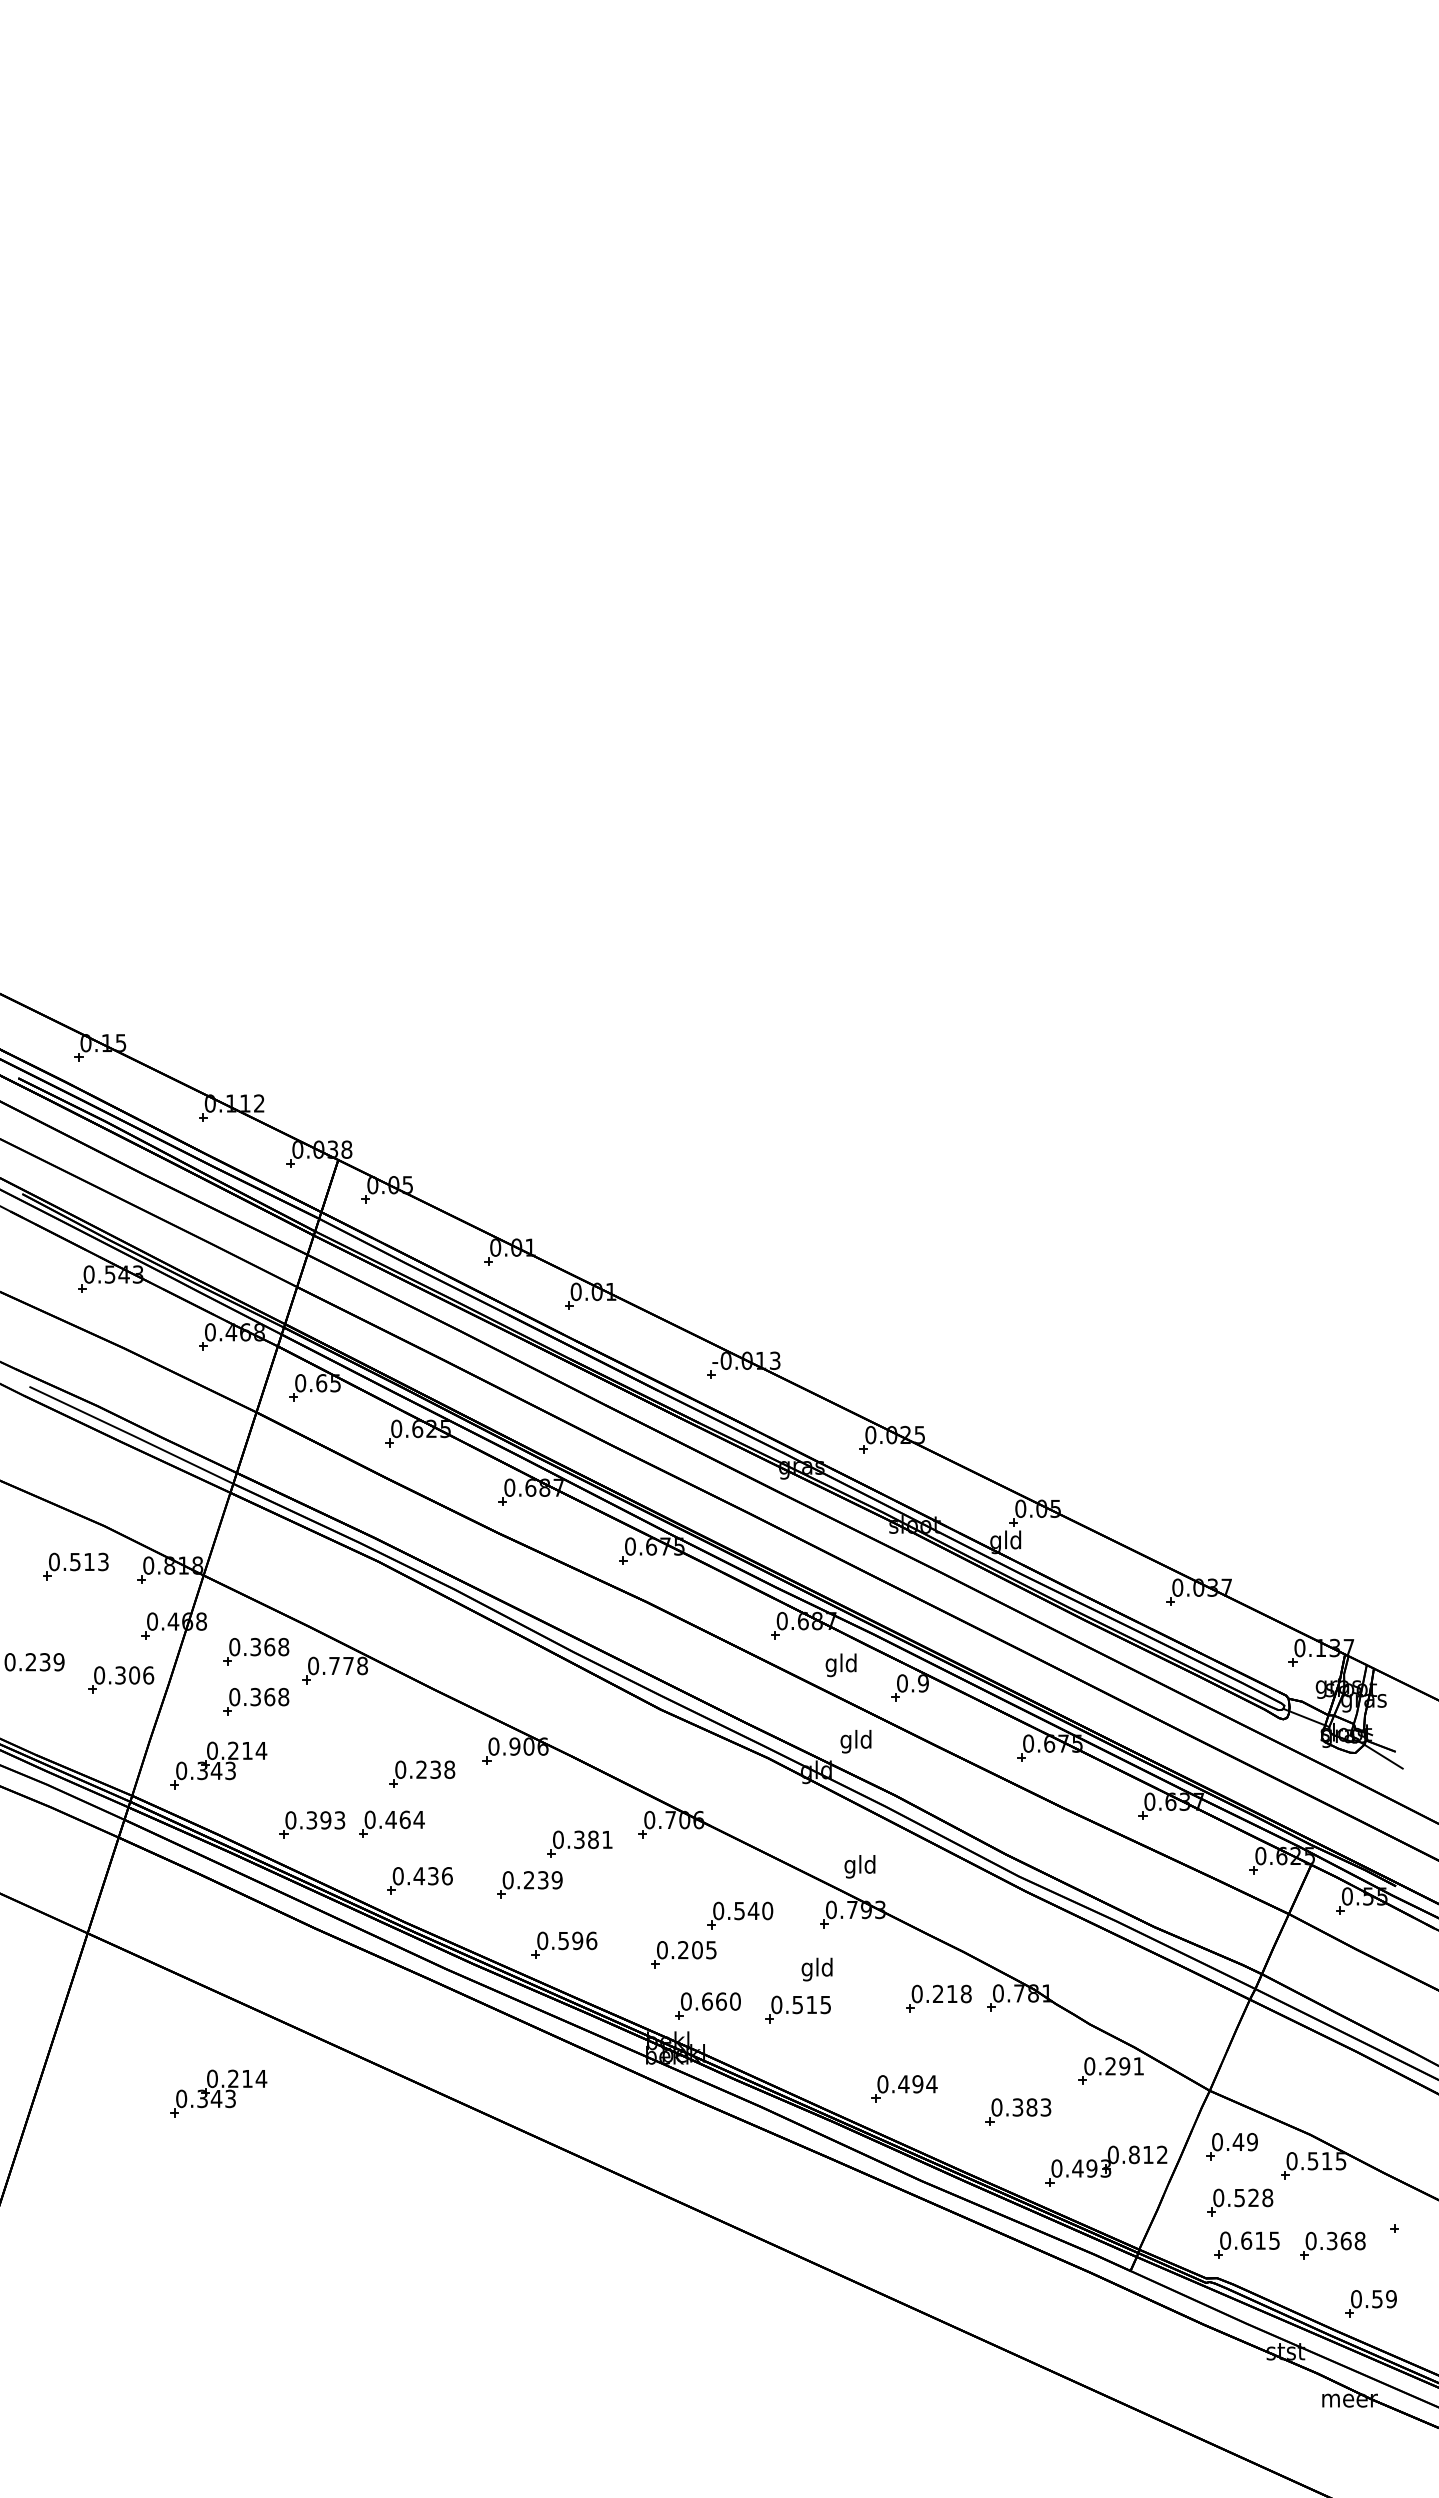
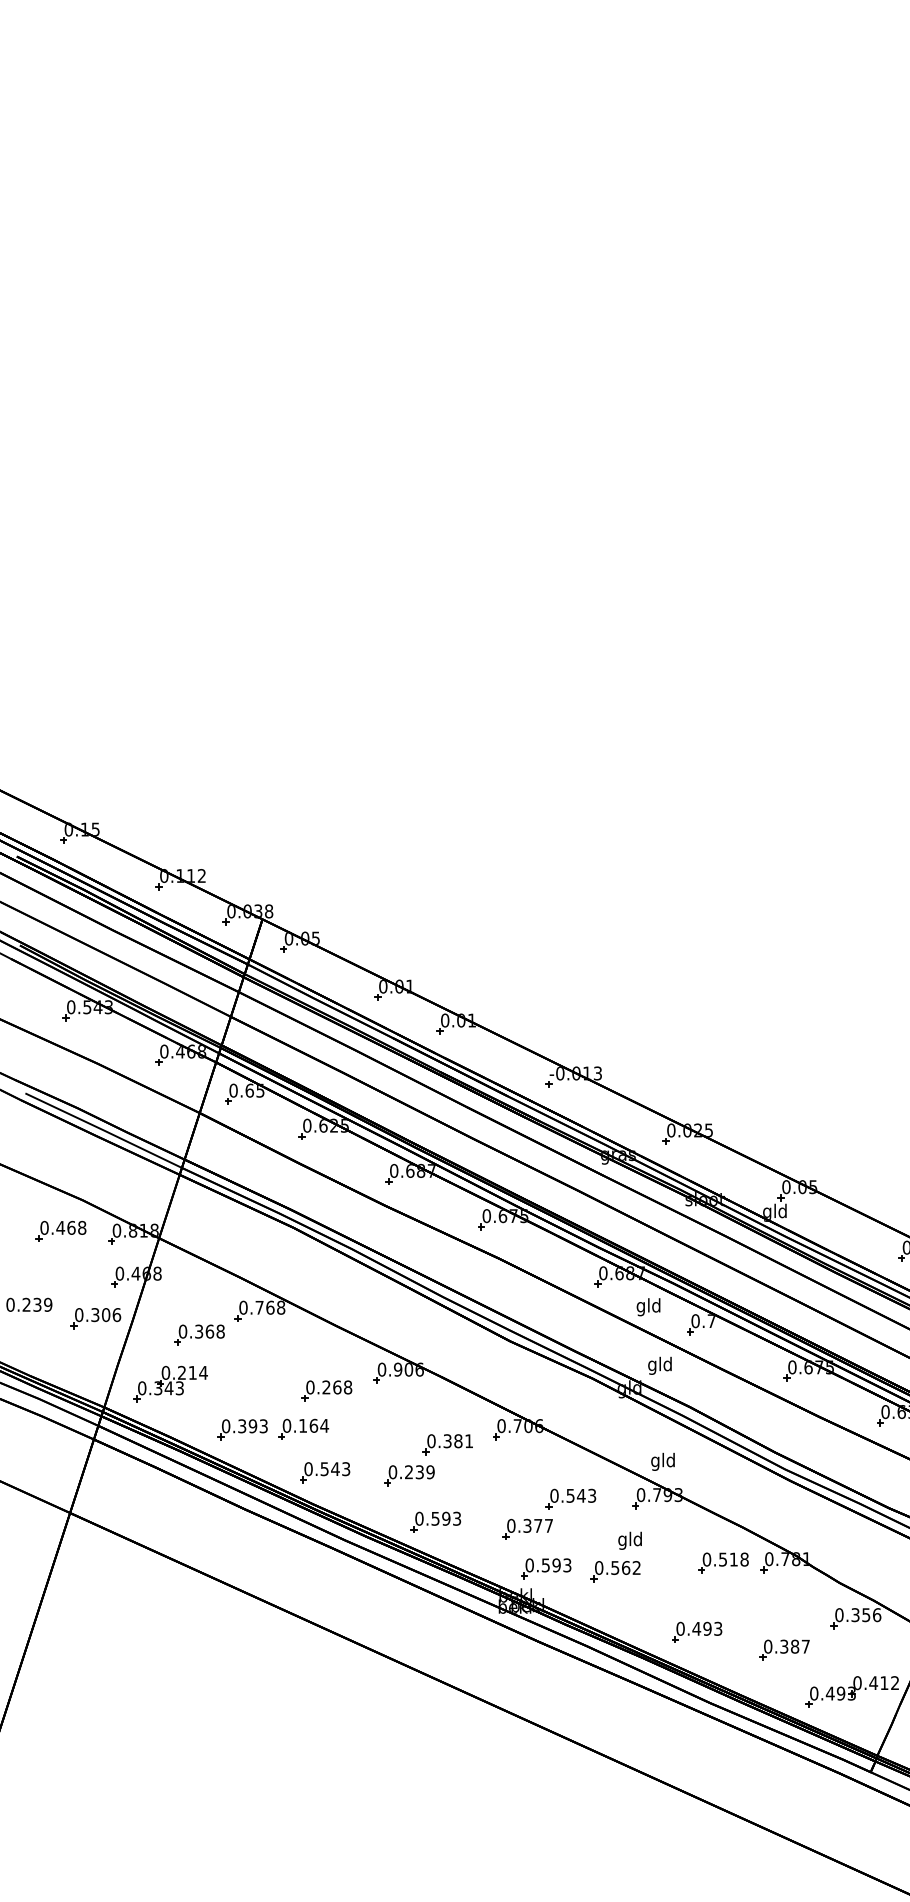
text: (88, 1561) -> (70, 1227), 0.513 -> 0.468
part: (256, 1651) -> (199, 1296), removed
text: (348, 1665) -> (270, 1307), 0.778 -> 0.768
text: (923, 1683) -> (711, 1321), 0.9 -> 0.7
text: (435, 1769) -> (337, 1387), 0.238 -> 0.268
text: (390, 1819) -> (302, 1425), 0.464 -> 0.164
text: (432, 1876) -> (334, 1469), 0.436 -> 0.543
text: (767, 1910) -> (592, 1495), 0.540 -> 0.543
text: (591, 1940) -> (456, 1518), 0.596 -> 0.593
text: (697, 1950) -> (538, 1526), 0.205 -> 0.377
text: (938, 1993) -> (723, 1559), 0.218 -> 0.518
text: (721, 2001) -> (556, 1565), 0.660 -> 0.593
text: (818, 2004) -> (631, 1567), 0.515 -> 0.562
text: (1124, 2066) -> (866, 1615), 0.291 -> 0.356
text: (931, 2084) -> (717, 1629), 0.494 -> 0.493
part: (218, 2093) -> (170, 1635), removed
text: (1045, 2107) -> (805, 1646), 0.383 -> 0.387
text: (1134, 2154) -> (873, 1682), 0.812 -> 0.412

